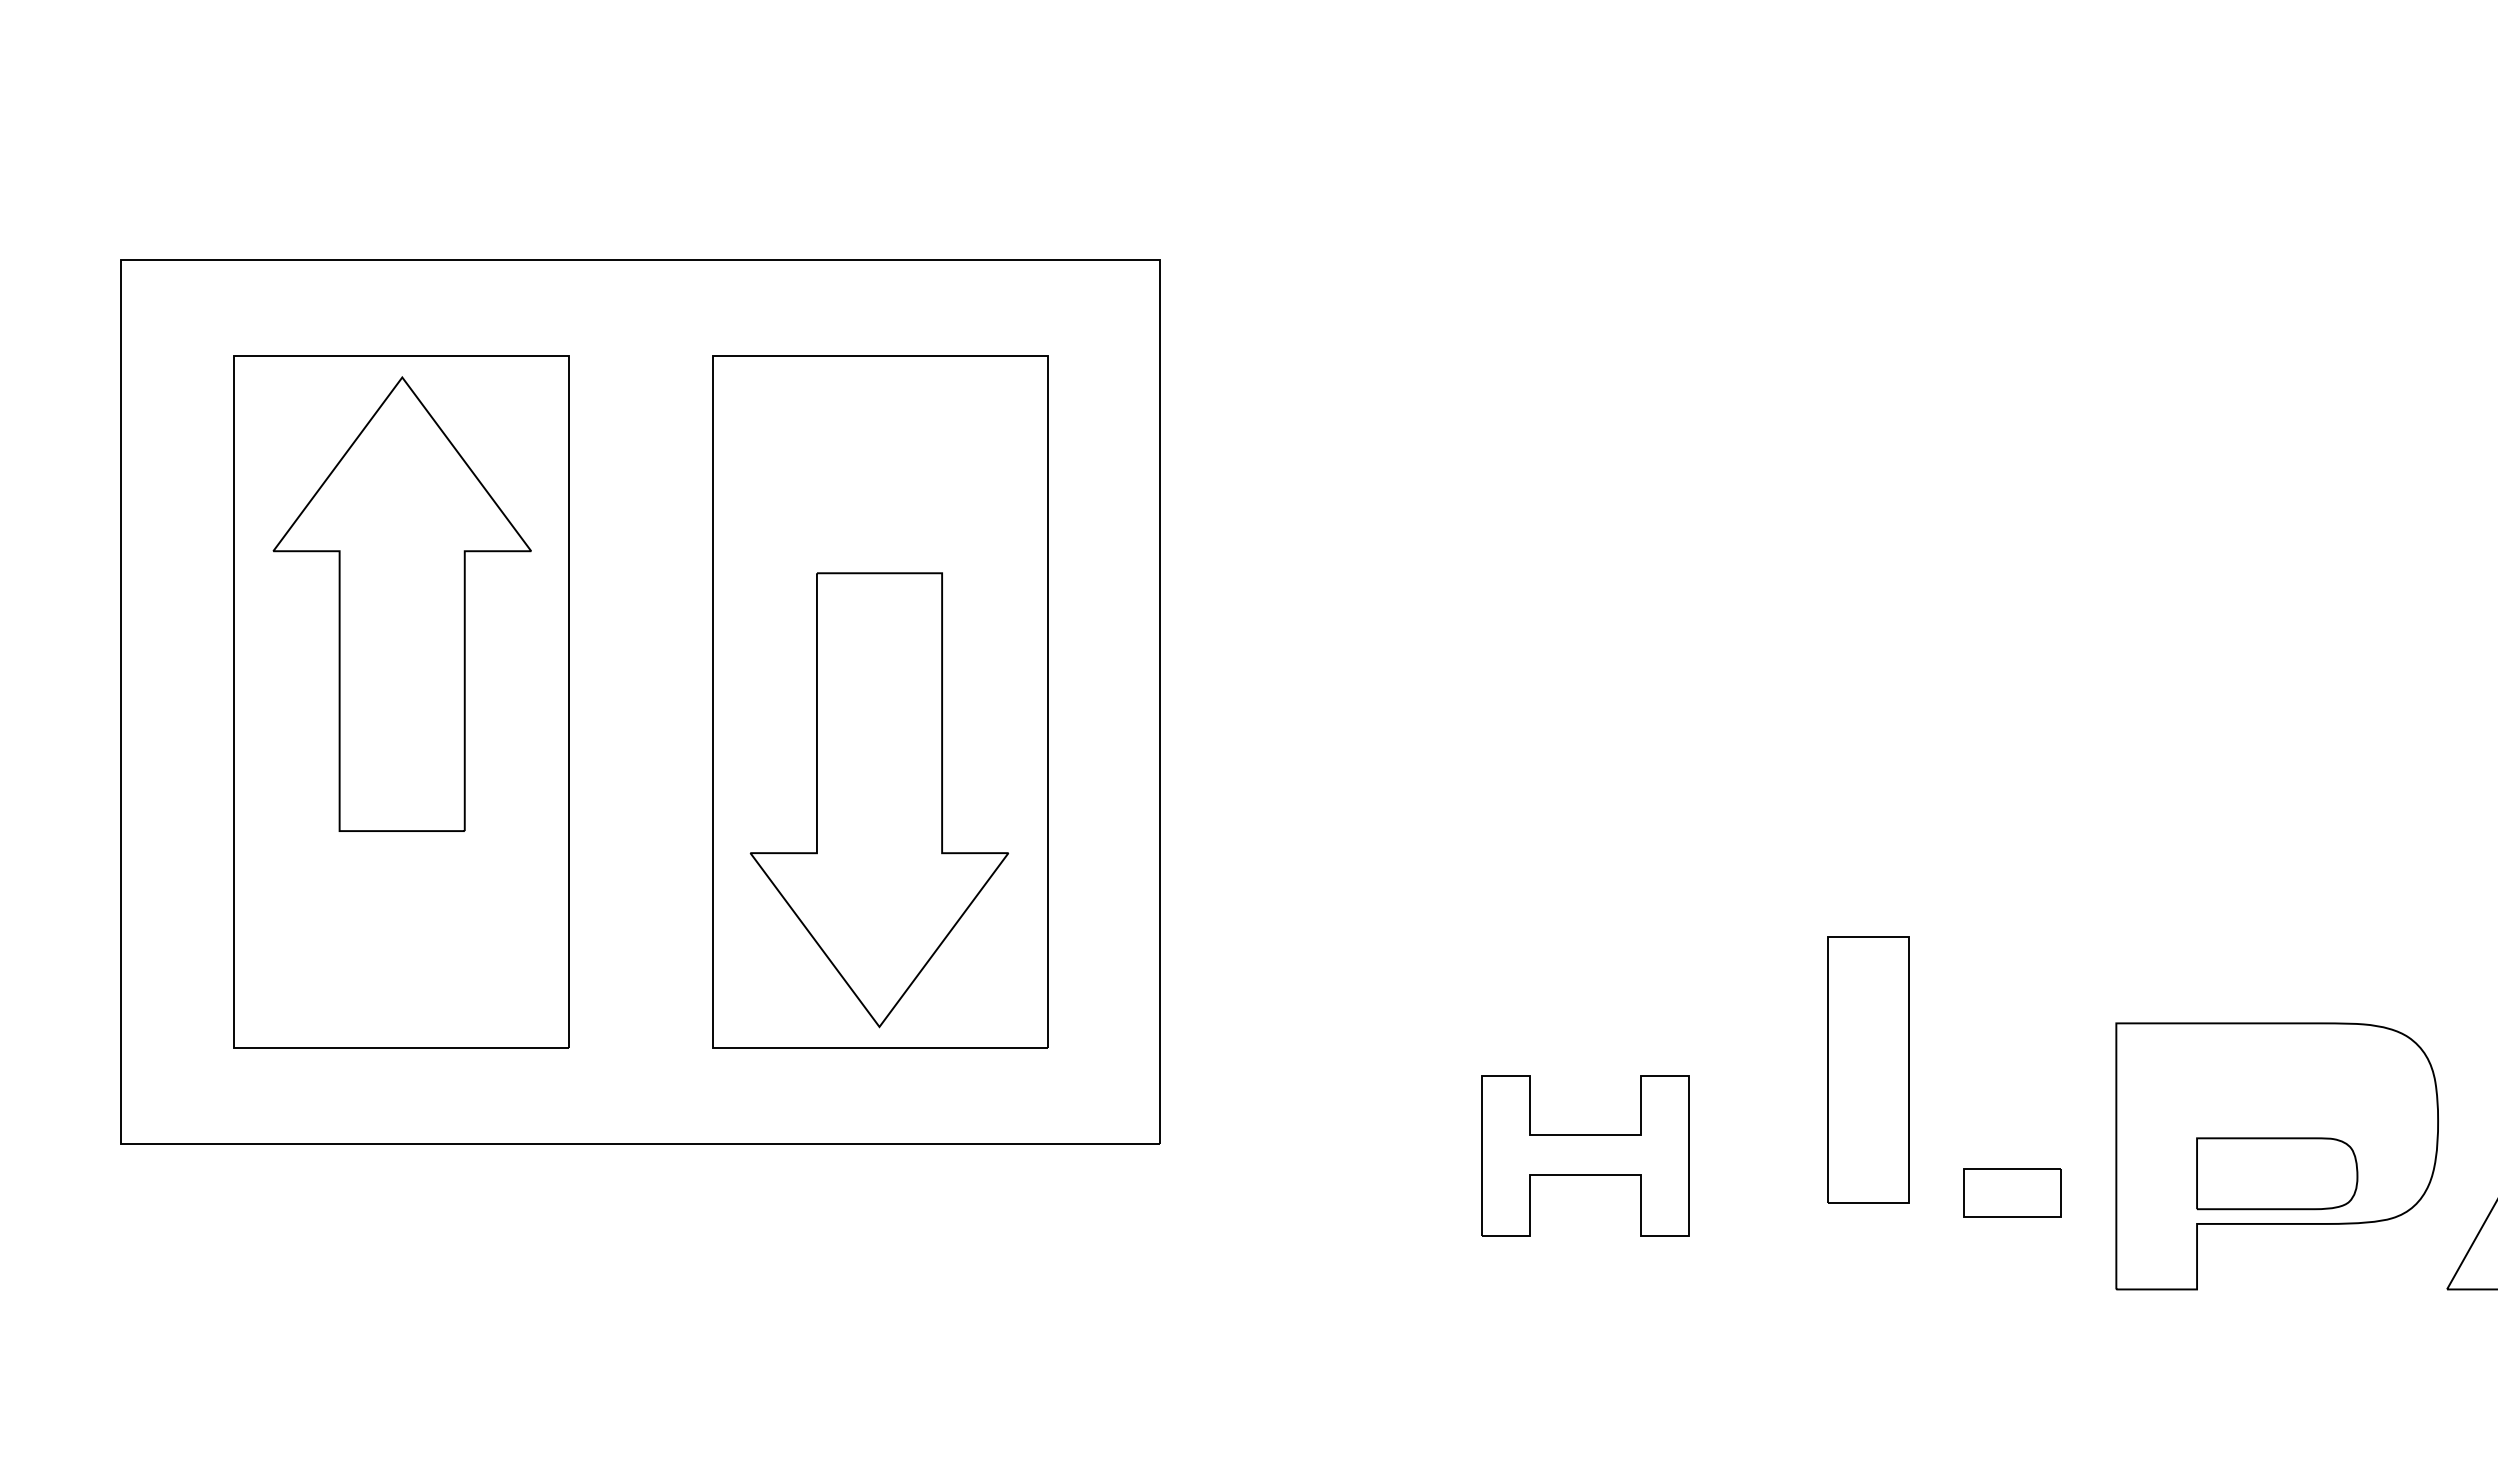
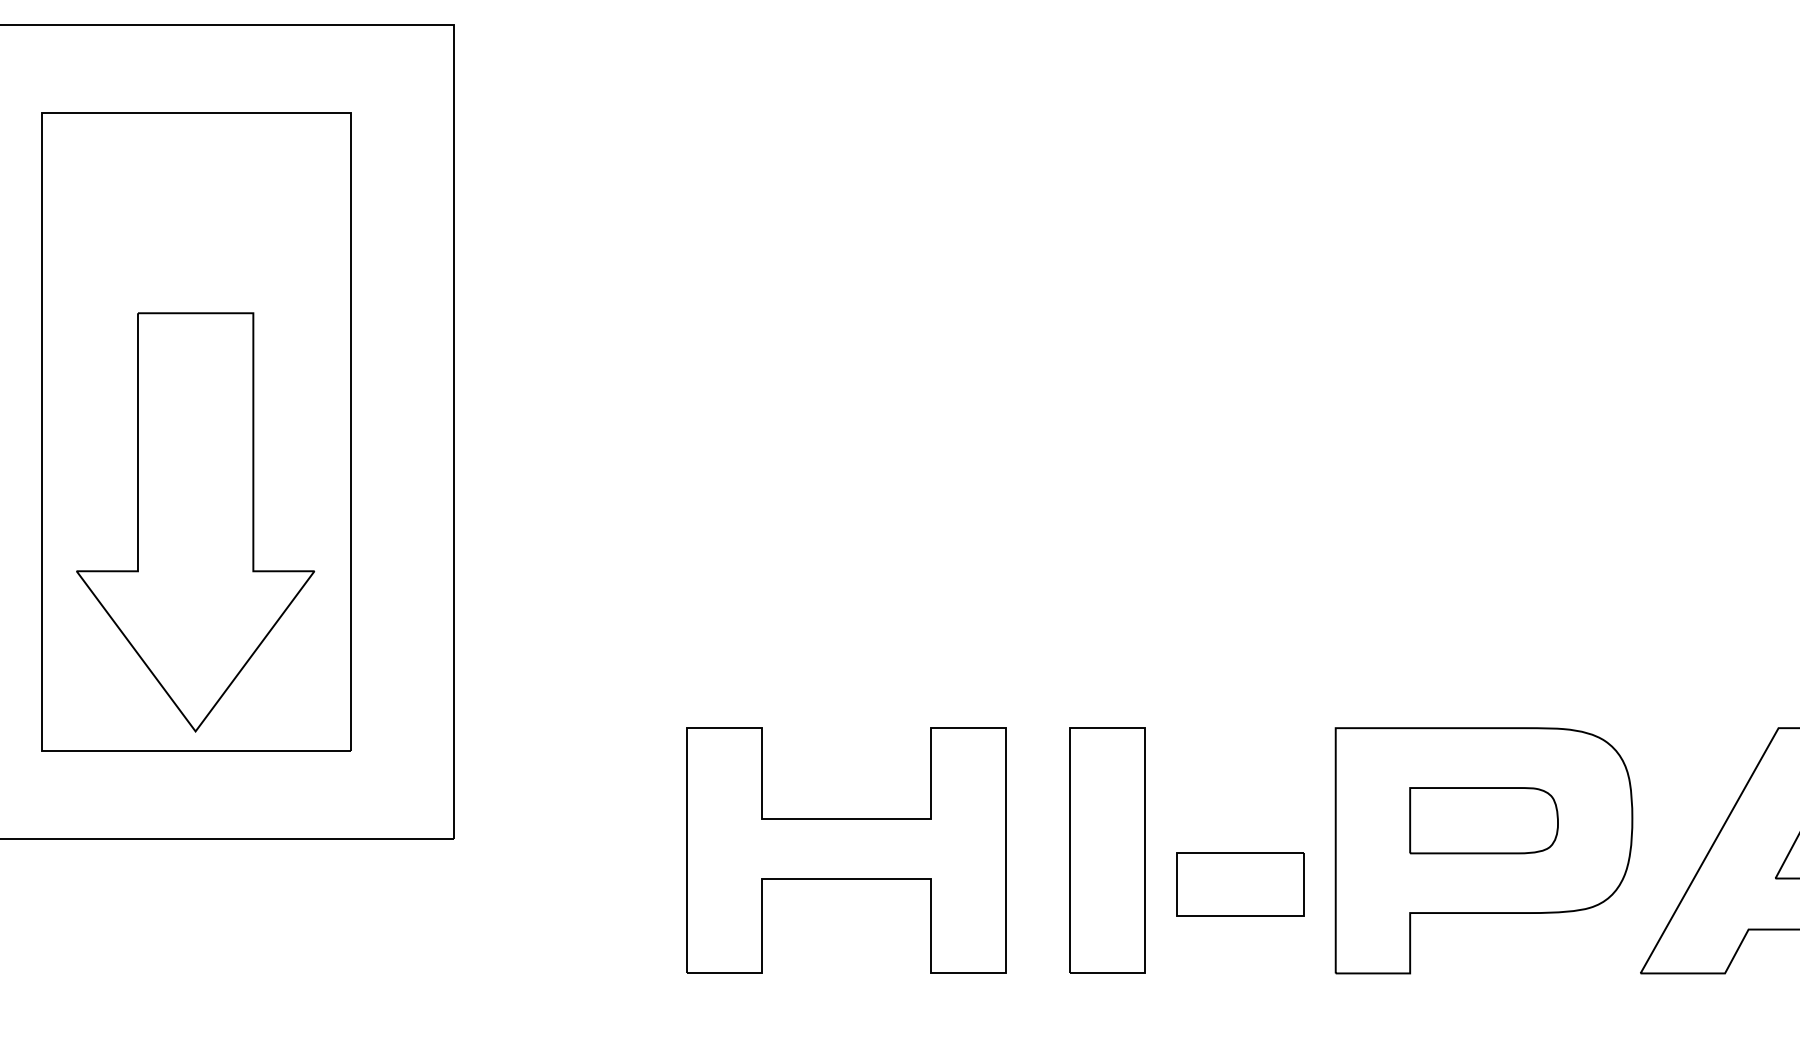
part: (1868, 1069) -> (1107, 849), moved
part: (1585, 1155) -> (846, 849), size x1.67
part: (2277, 1173) -> (1484, 820), moved
part: (2012, 1192) -> (1240, 884), size x1.43

